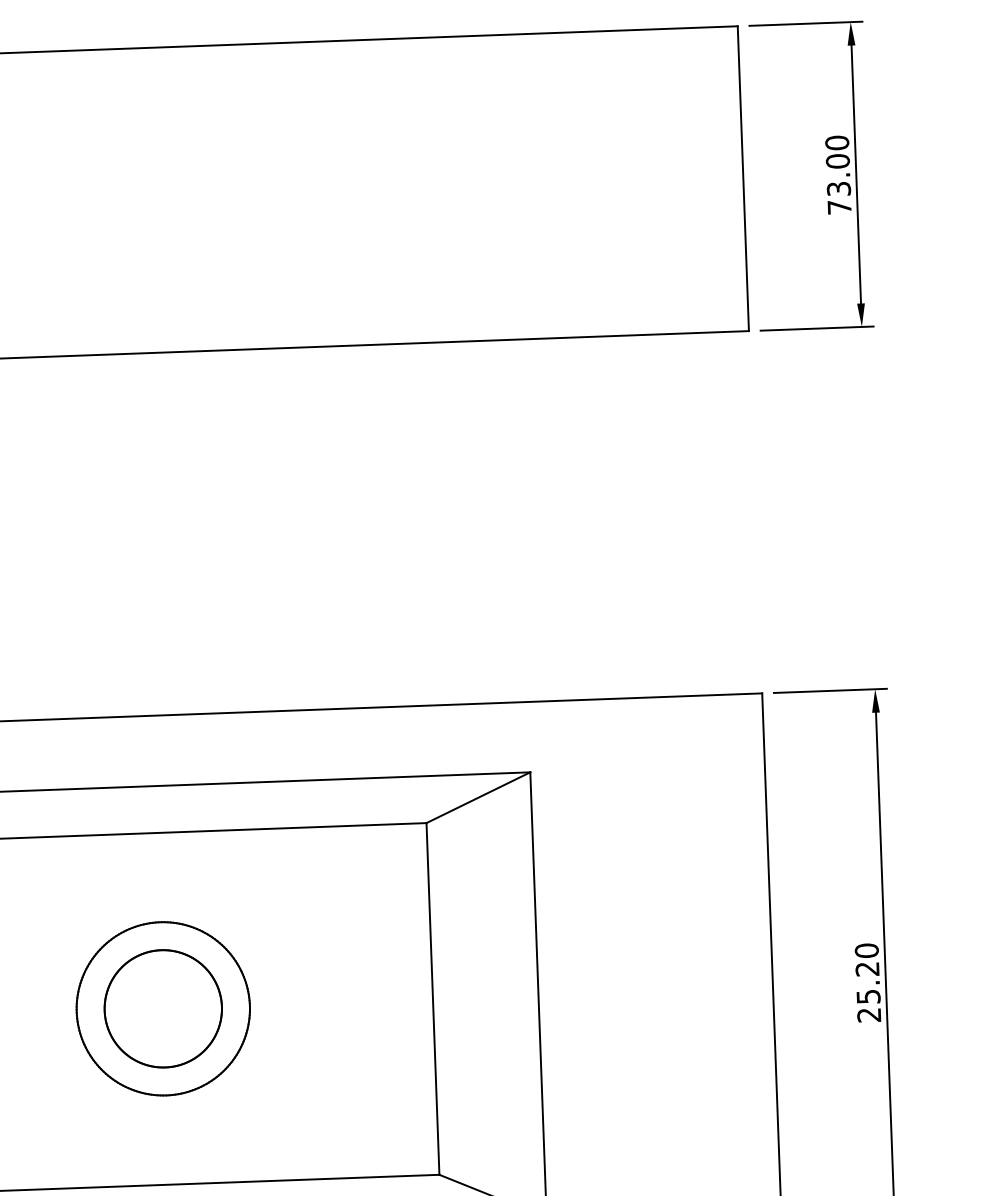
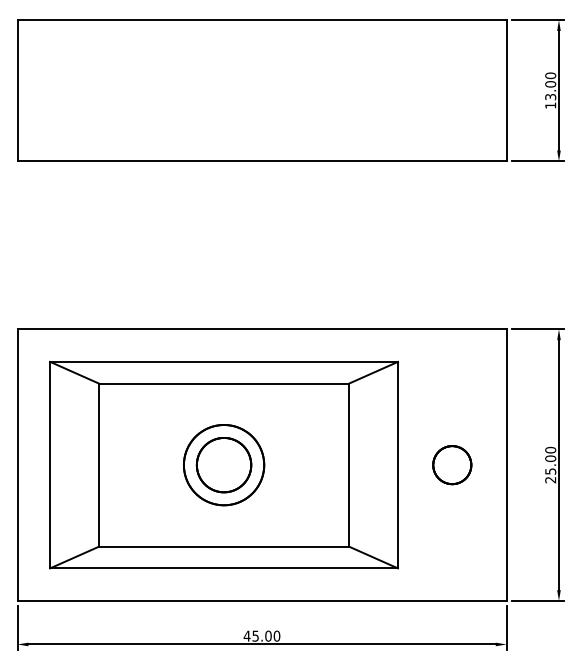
text: (839, 207) -> (550, 105), 73.00 -> 13.00
text: (867, 968) -> (550, 458), 25.20 -> 25.00
part: (656, 991) -> (452, 465), added

